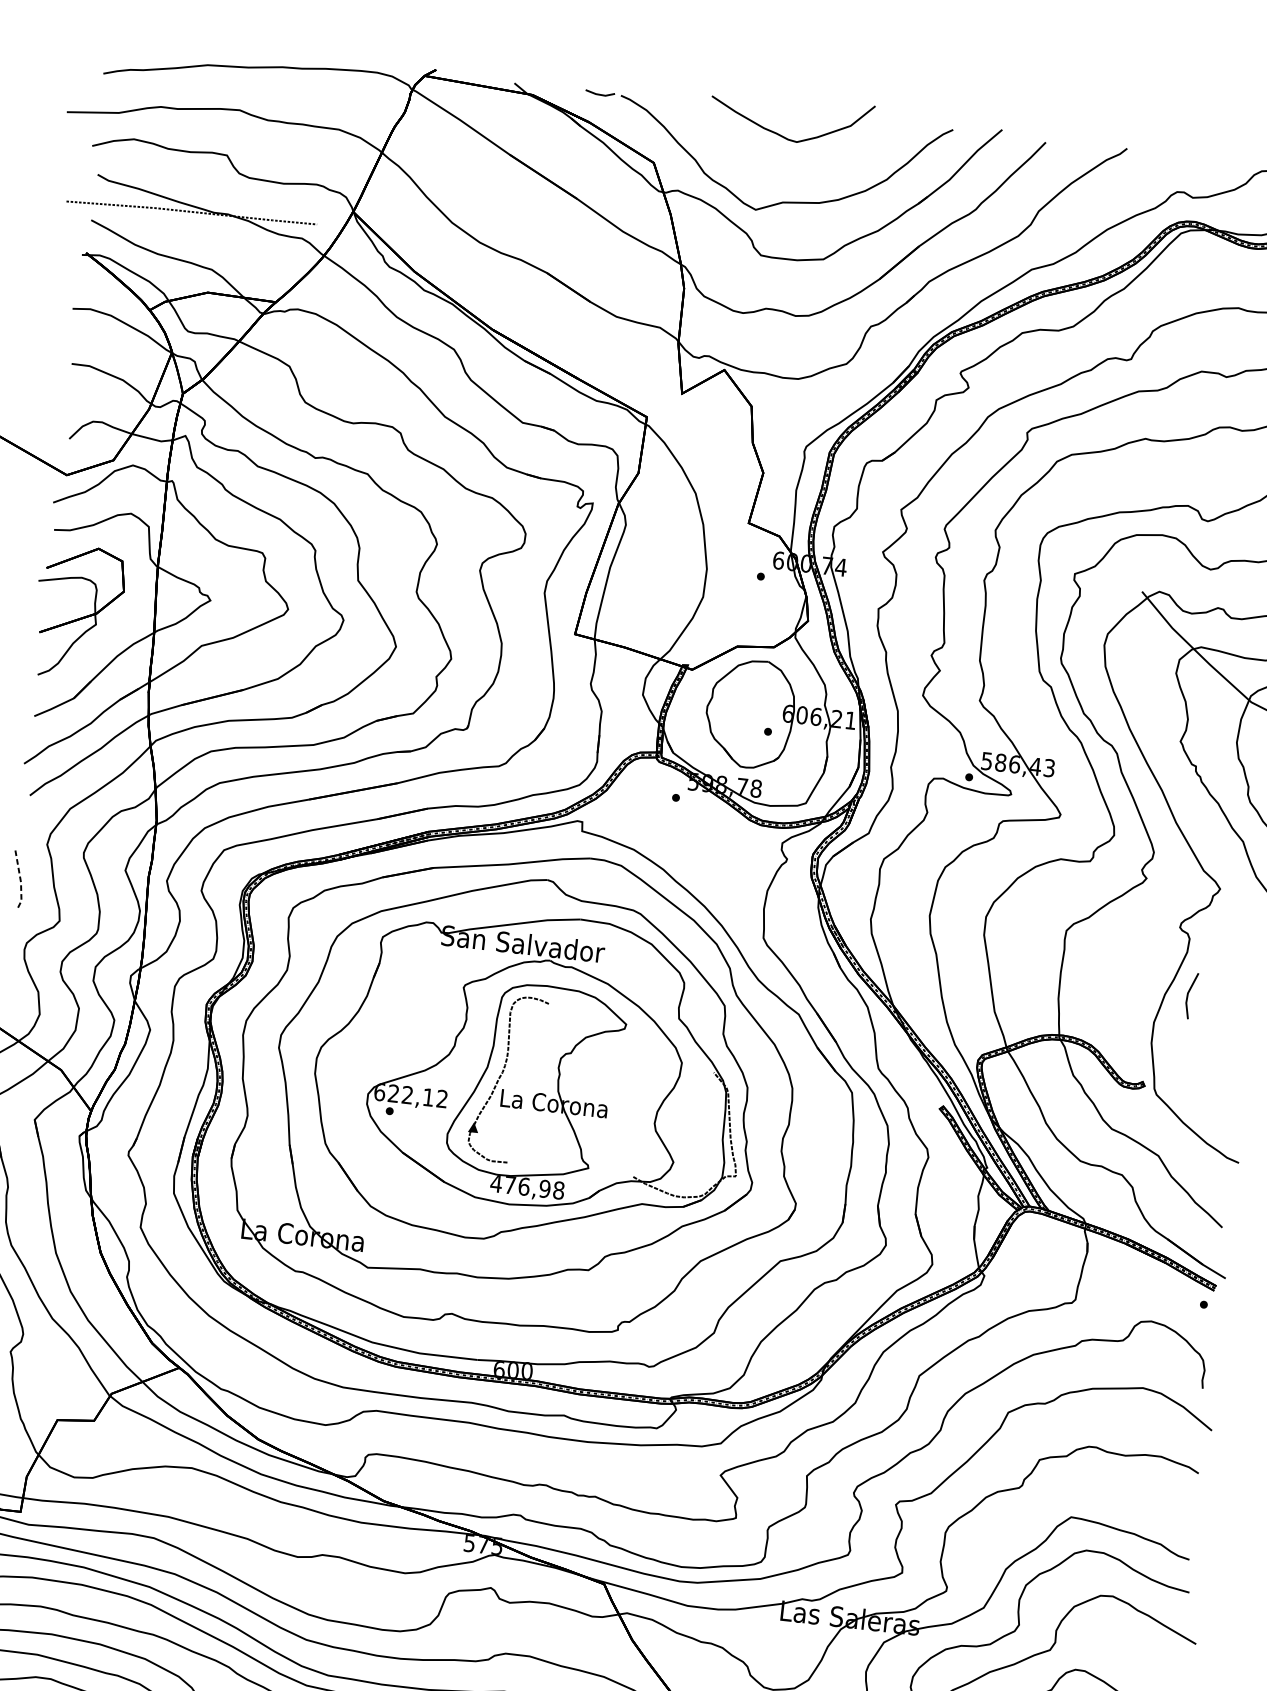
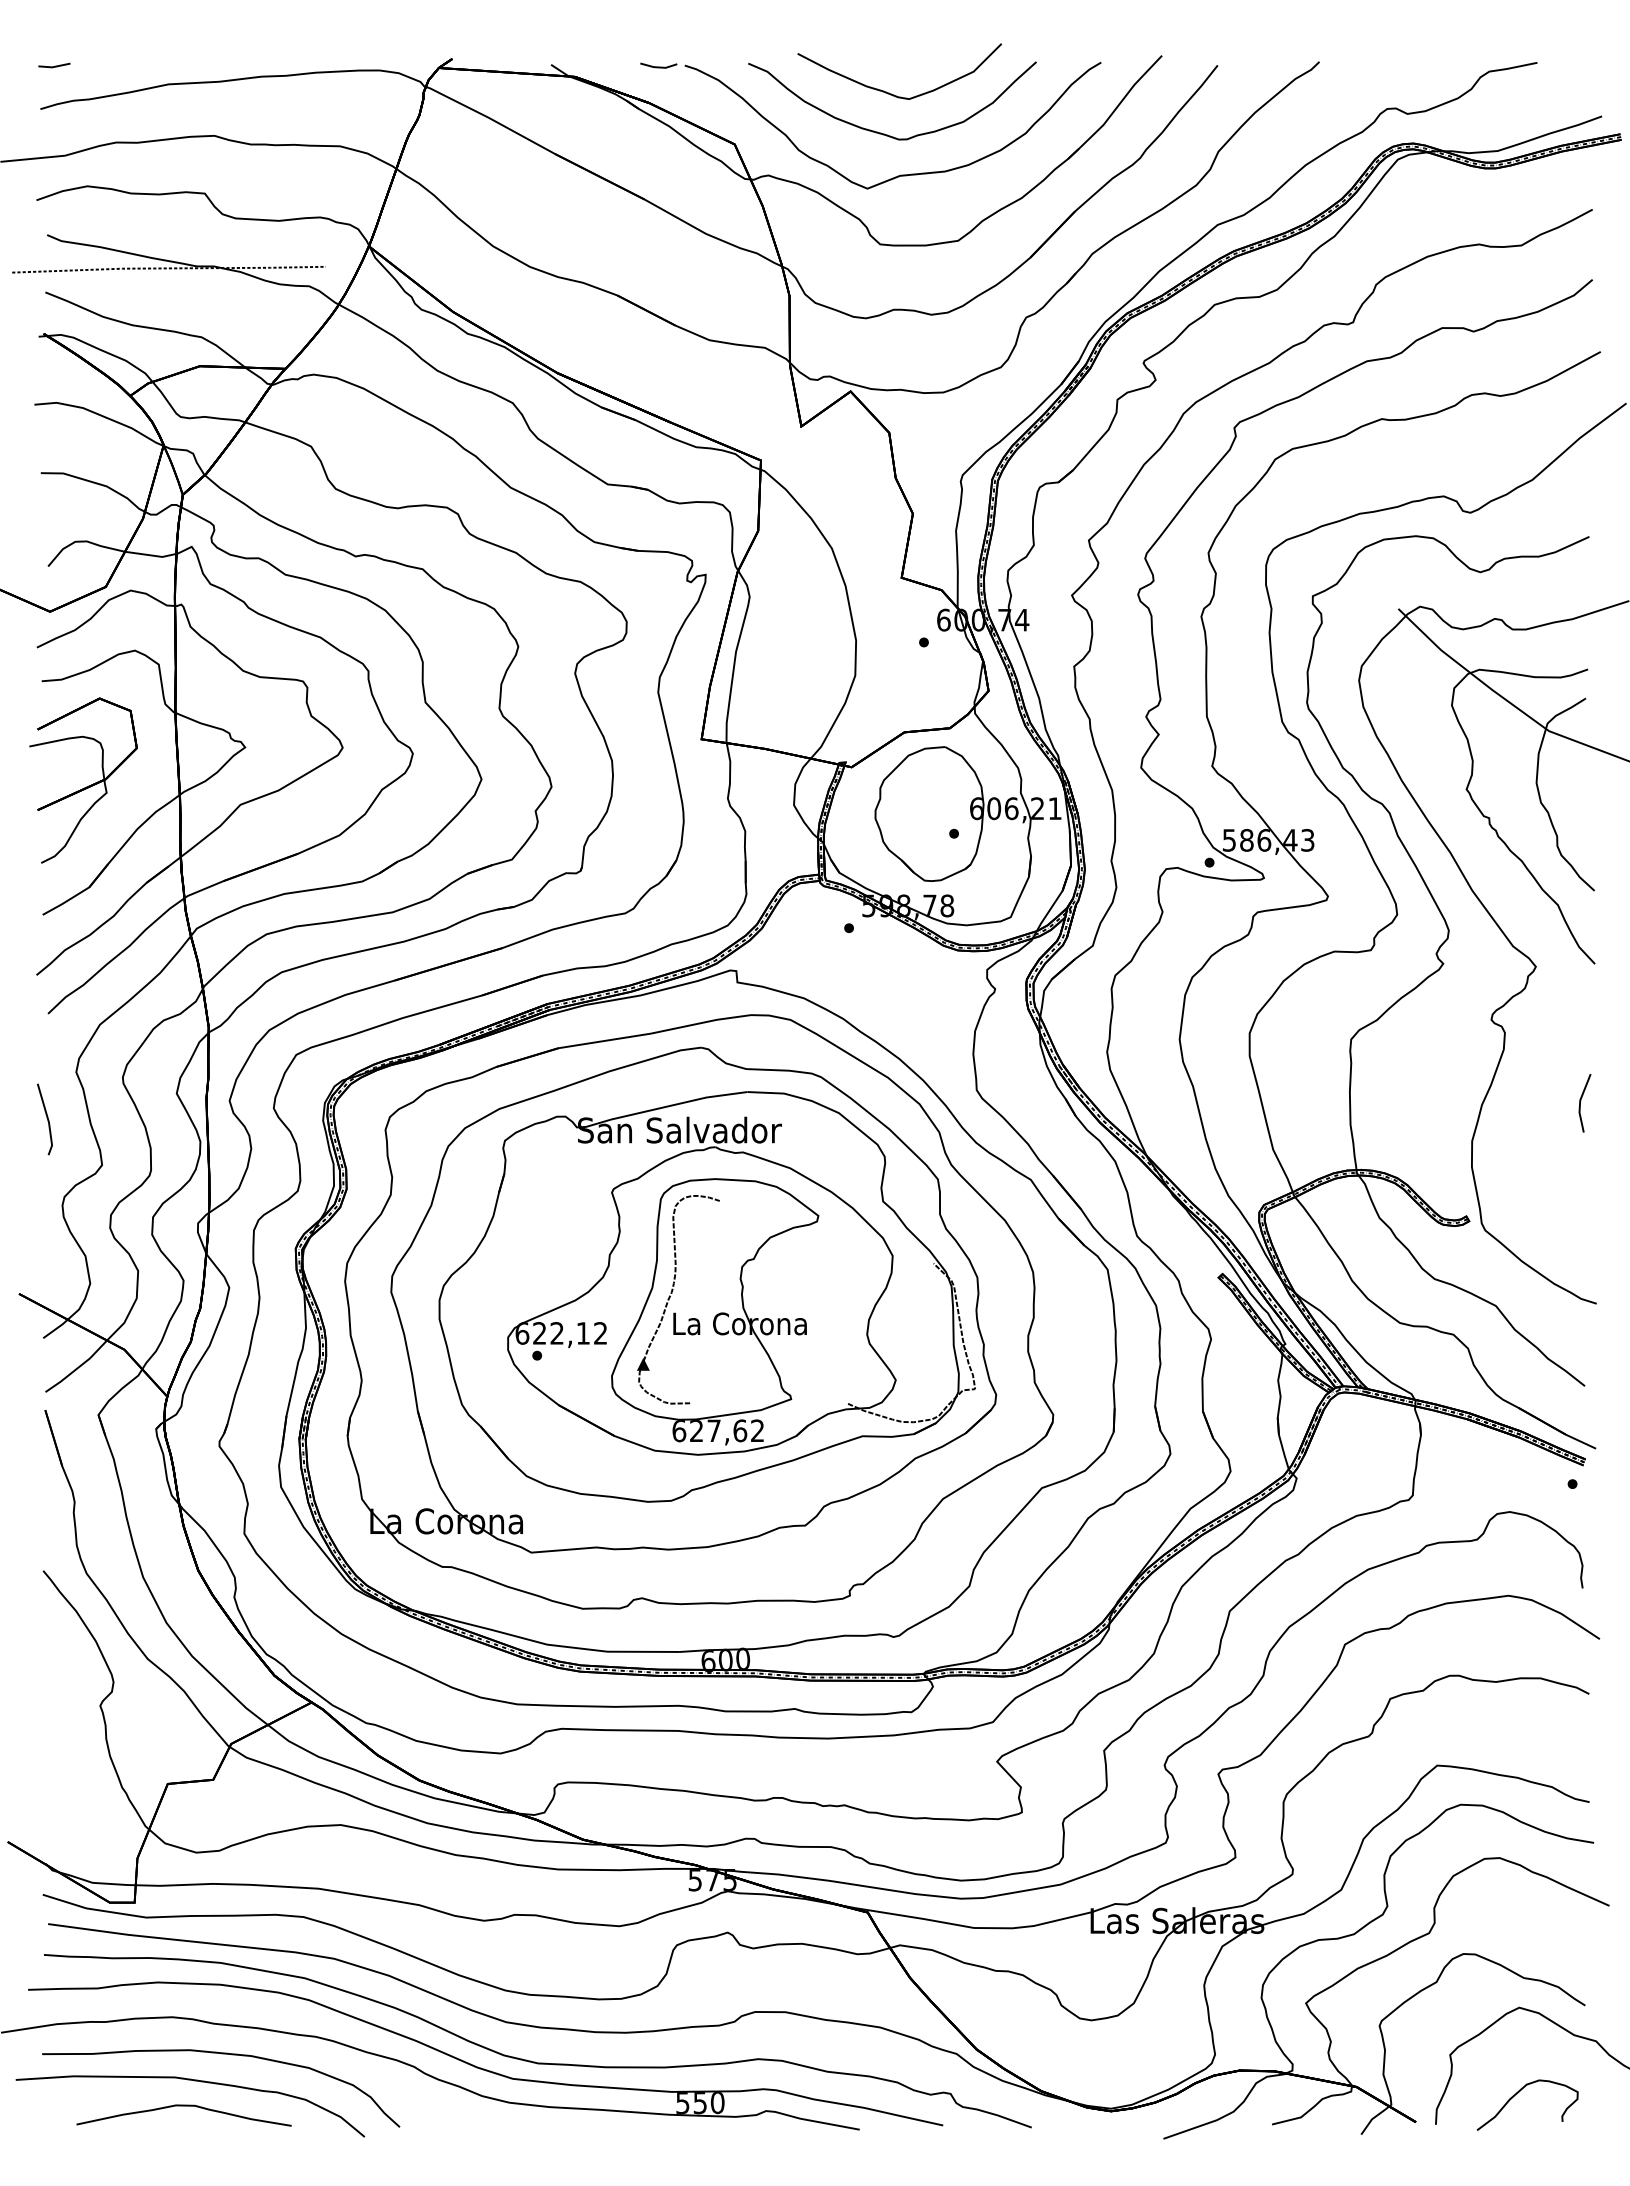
line: (119, 40) -> (55, 65), added
curve: (771, 166) -> (881, 132), added
line: (20, 880) -> (48, 1120), dashed -> solid
line: (1188, 994) -> (1581, 1101), moved
text: (527, 1186) -> (718, 1430), 476,98 -> 627,62

